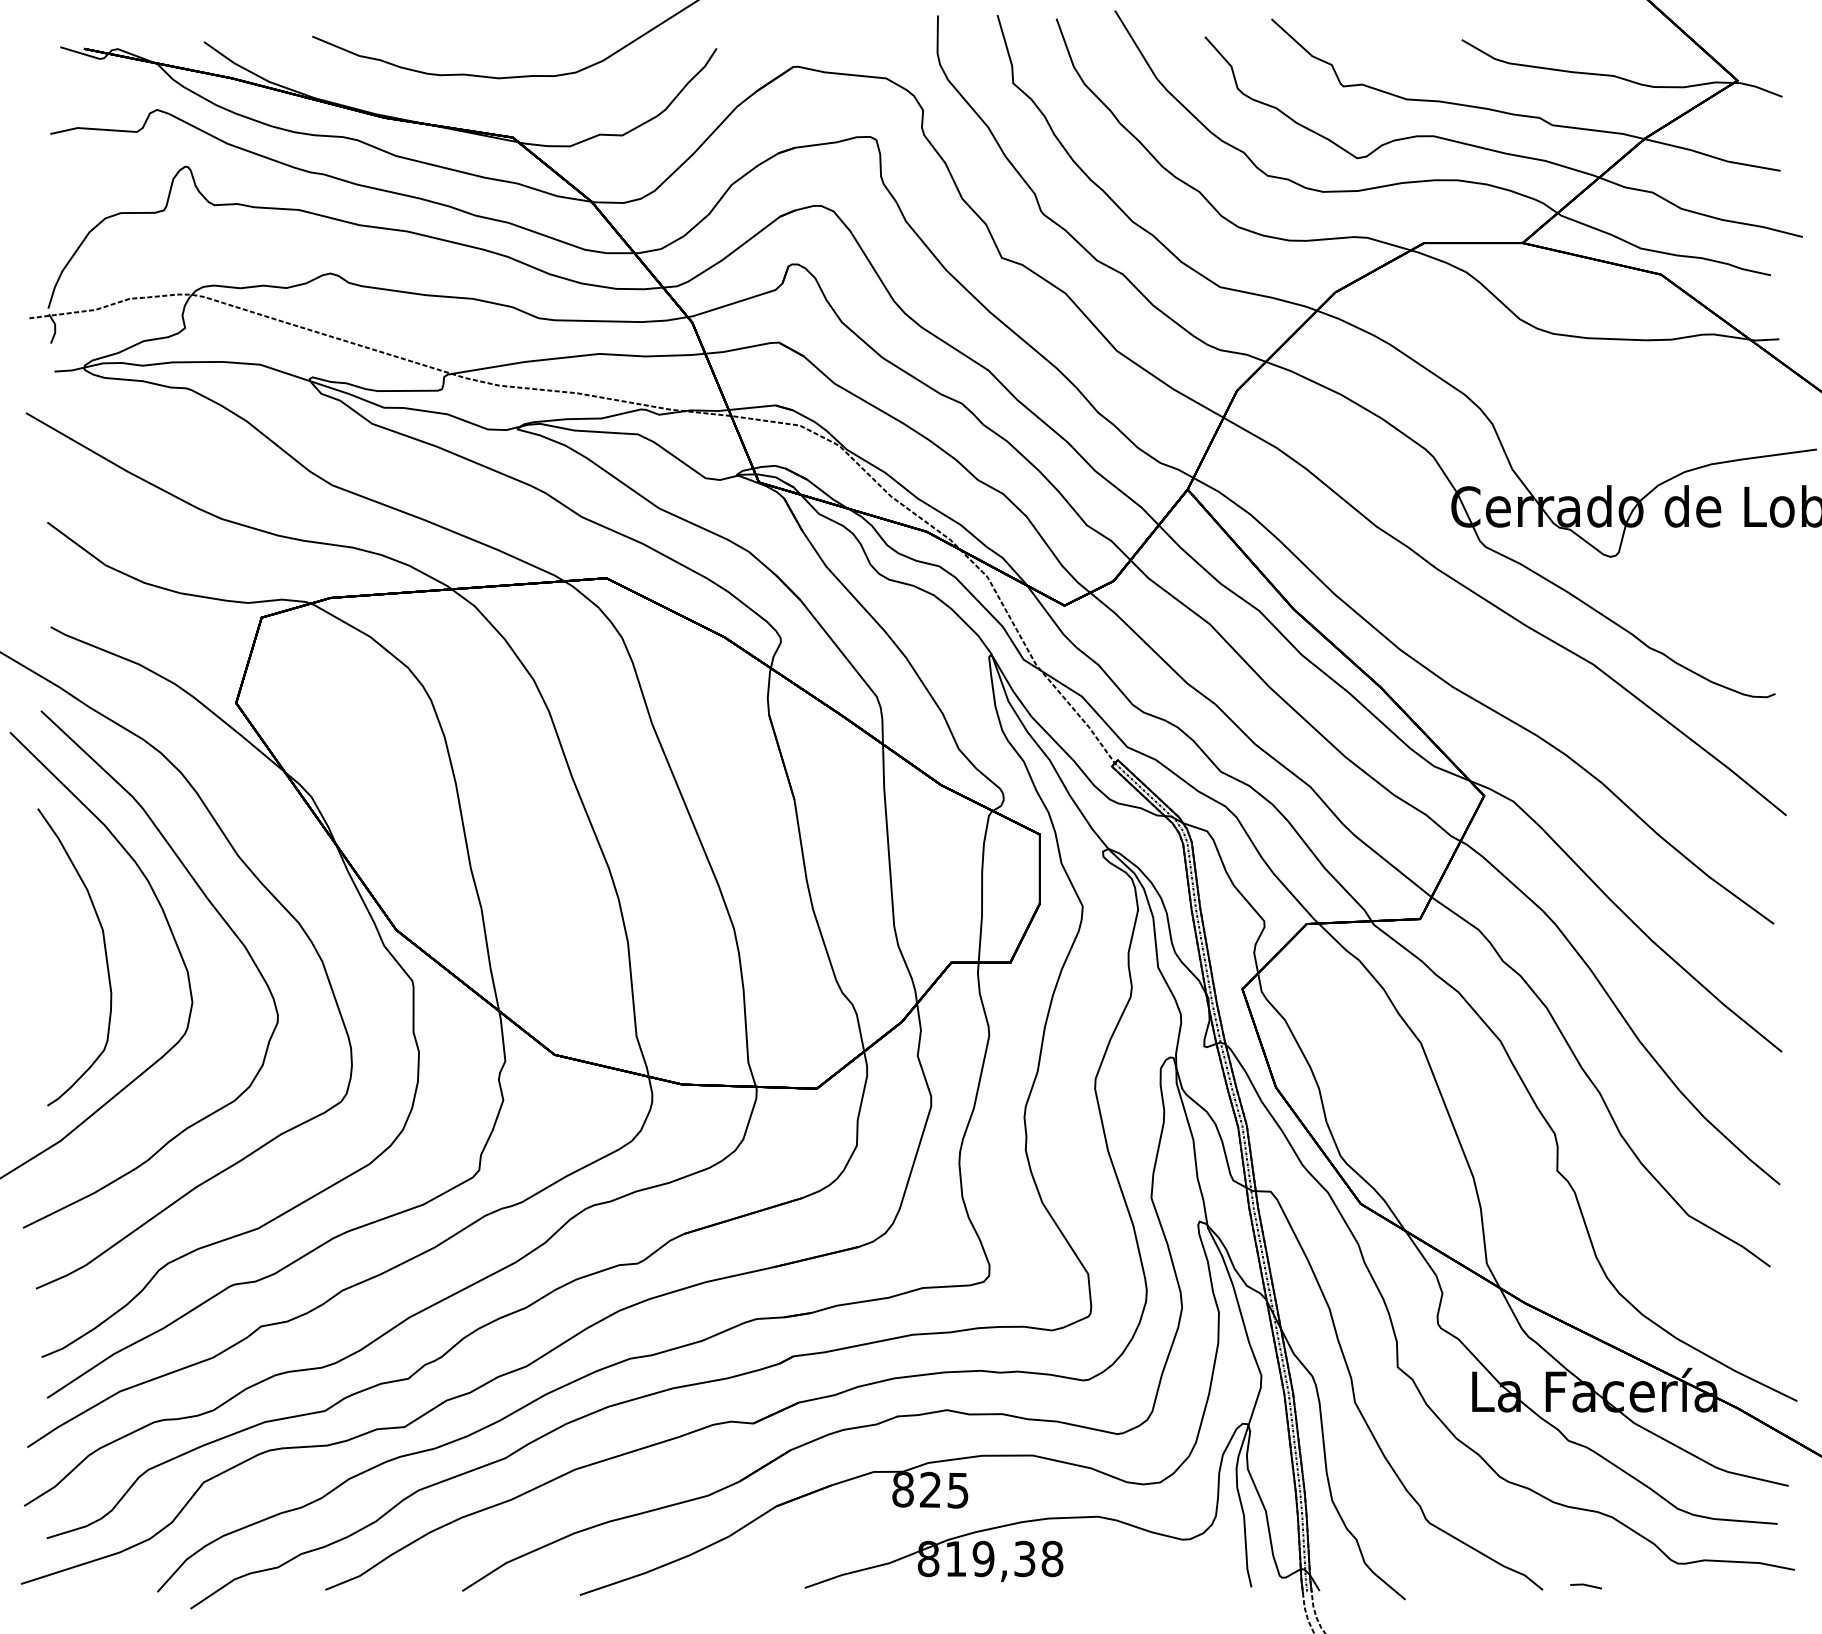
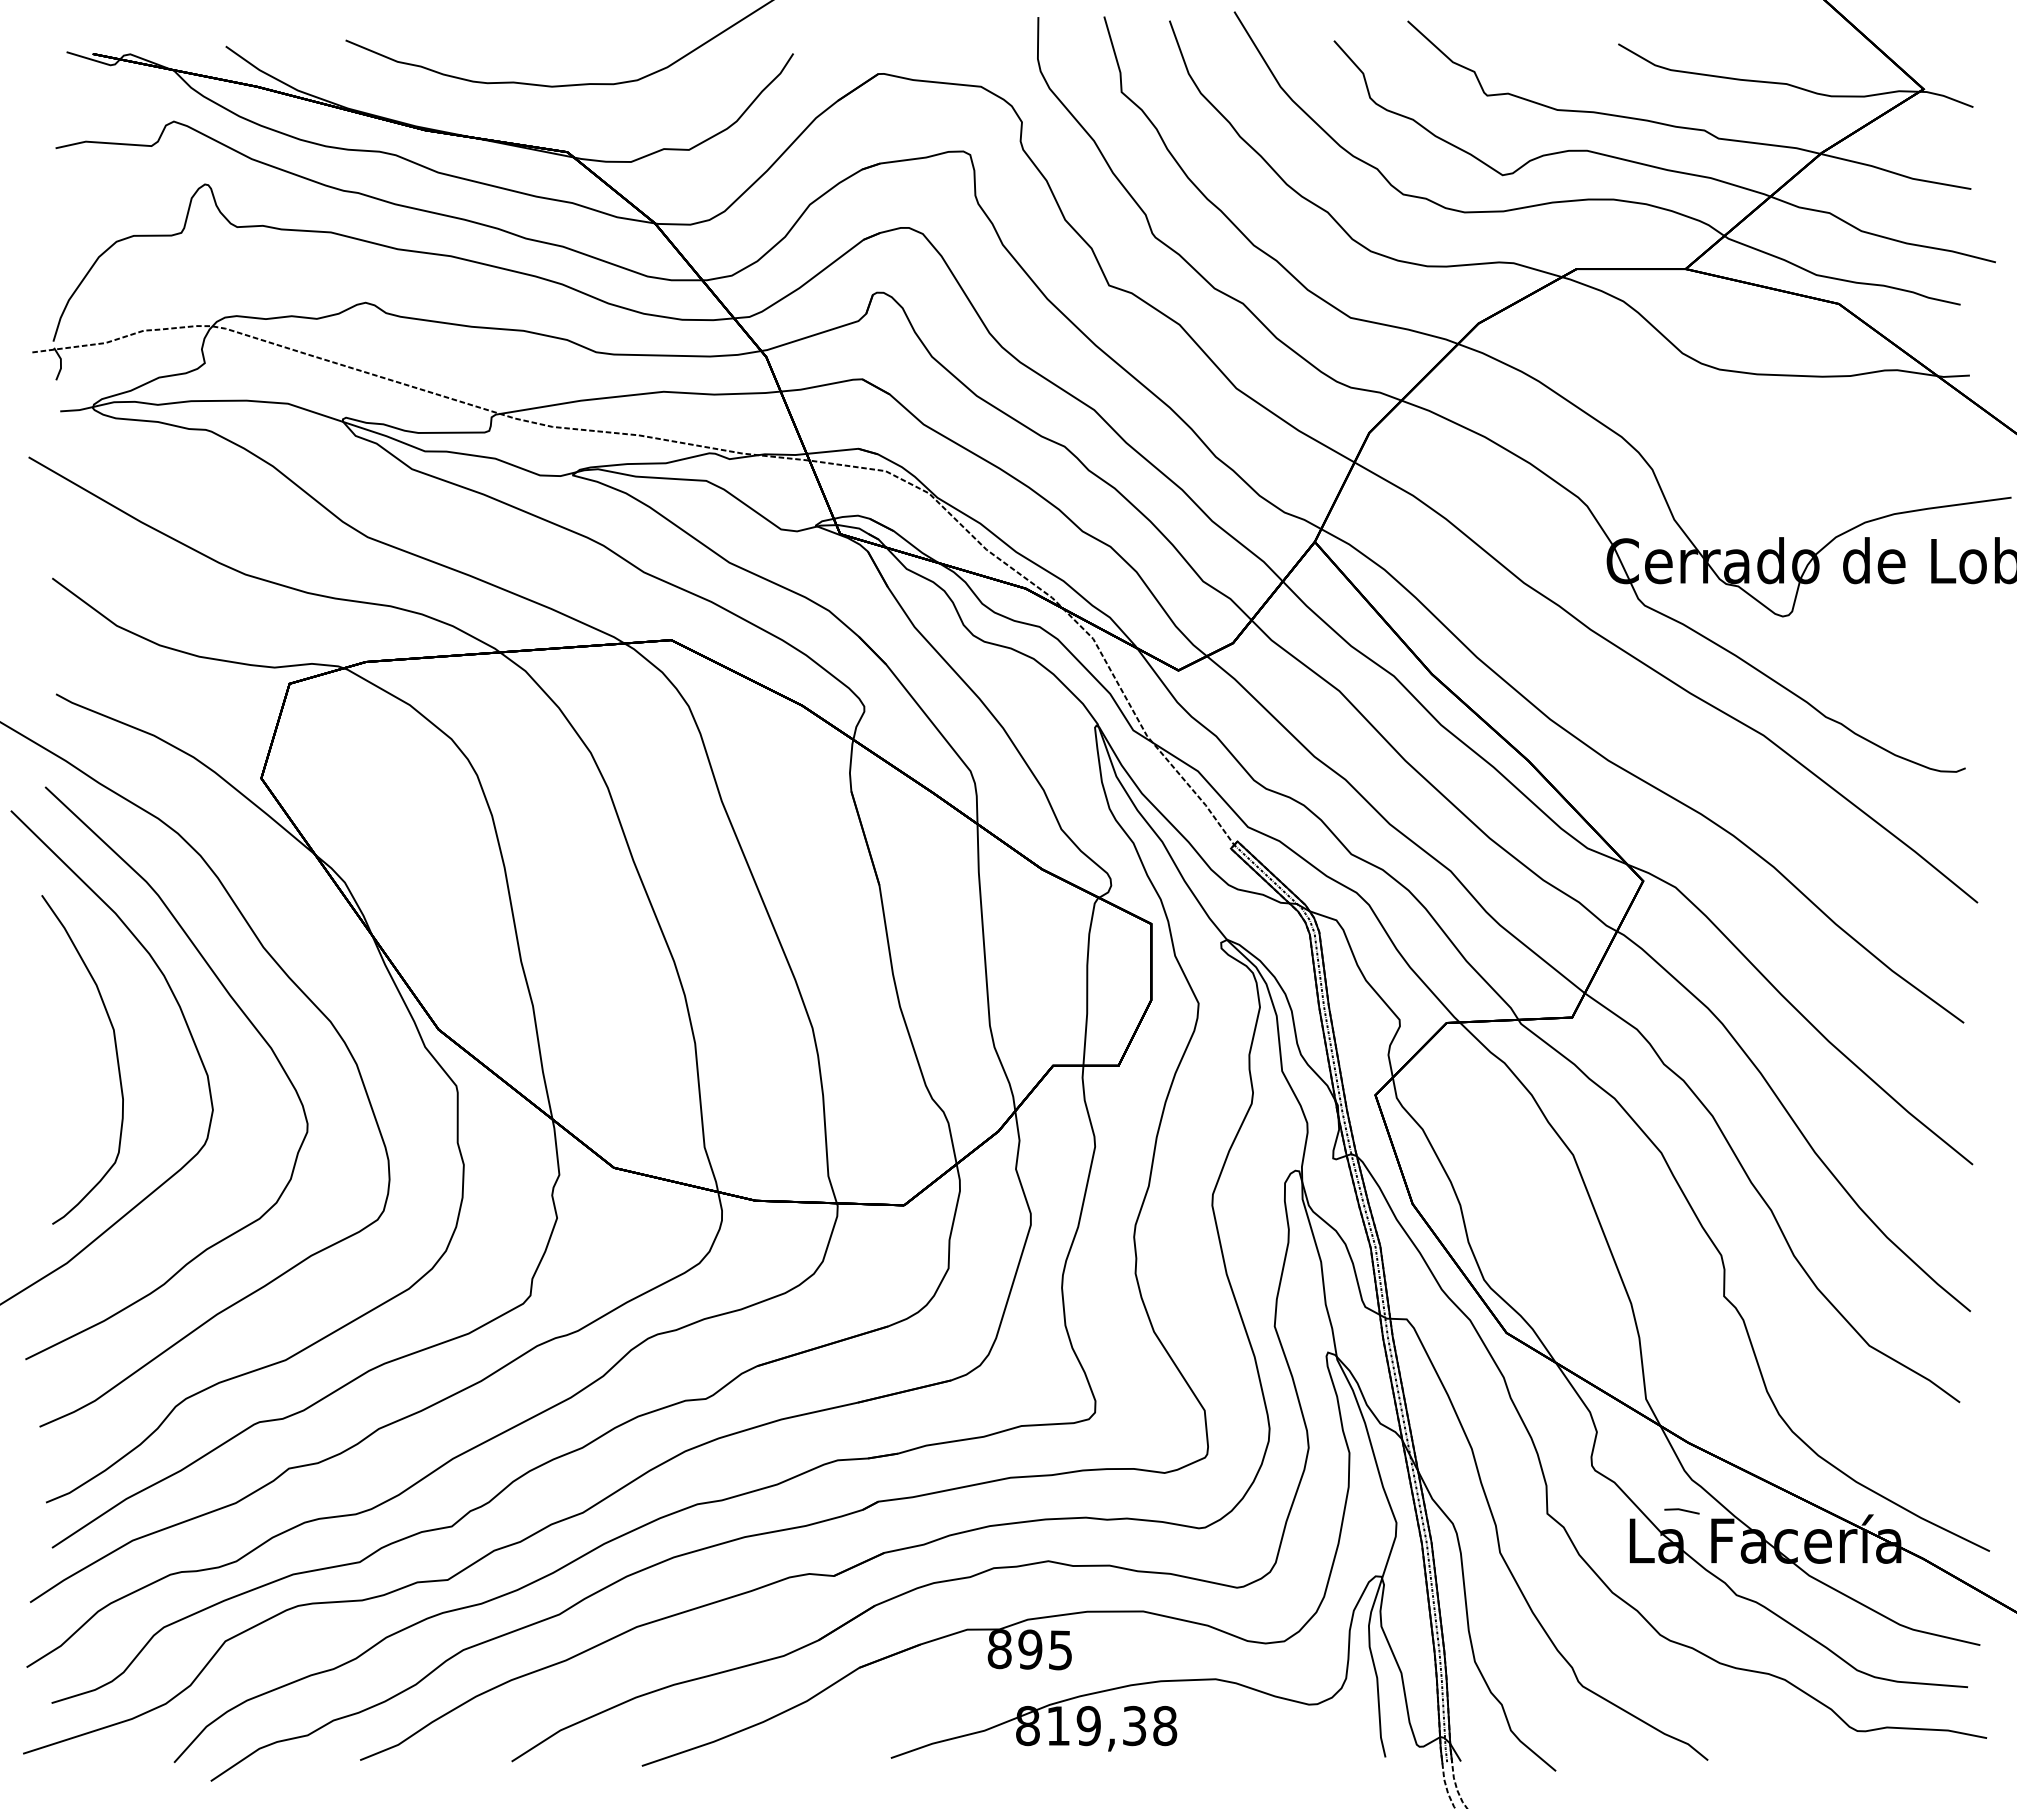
text: (930, 1489) -> (1030, 1649), 825 -> 895
line: (1585, 1585) -> (1681, 1510), moved

